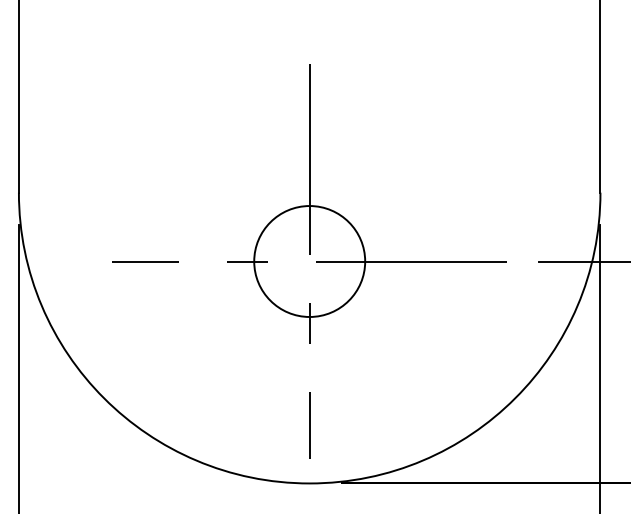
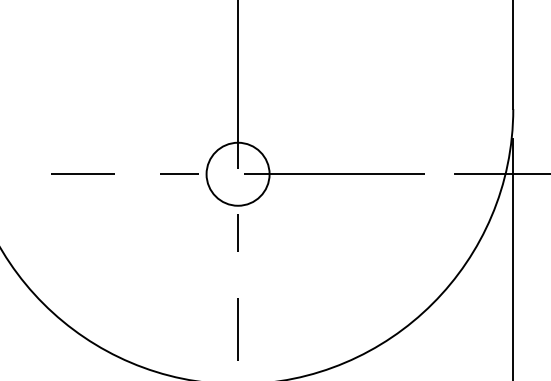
circle: (309, 261) -> (237, 174), size x0.6

